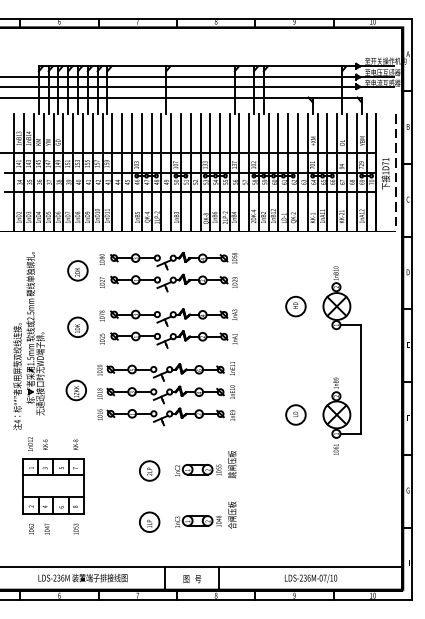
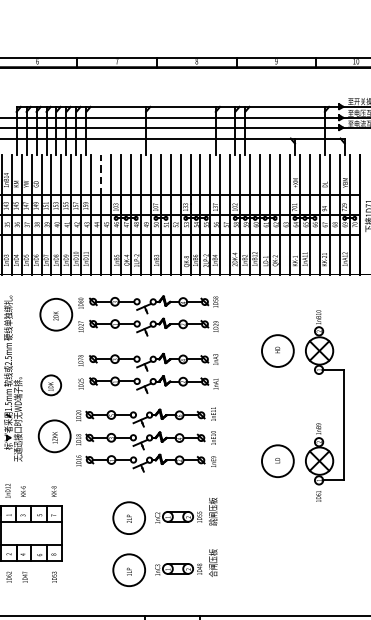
line: (122, 133) -> (101, 175), solid -> dashed
circle: (77, 270) -> (55, 314), size x1.6
circle: (295, 306) -> (277, 350), size x1.6
part: (77, 326) -> (50, 384), moved
circle: (76, 390) -> (54, 436), size x1.6
circle: (295, 414) -> (277, 460), size x1.6
circle: (149, 470) -> (129, 517), size x1.6
circle: (149, 522) -> (129, 570), size x1.6

